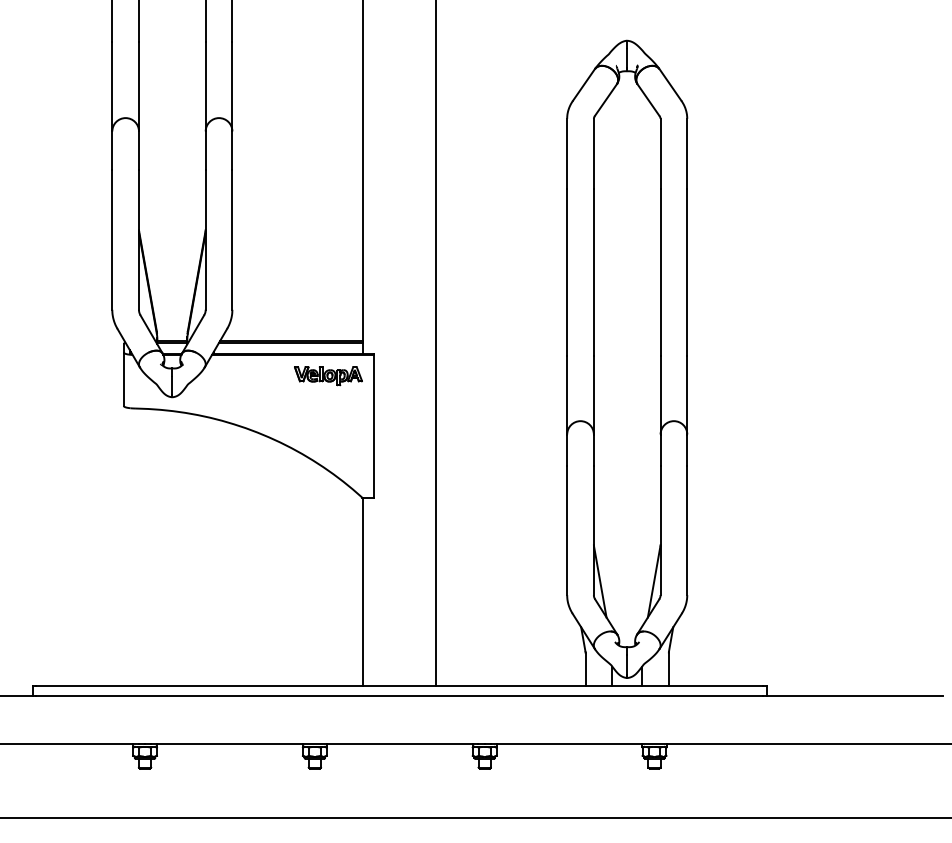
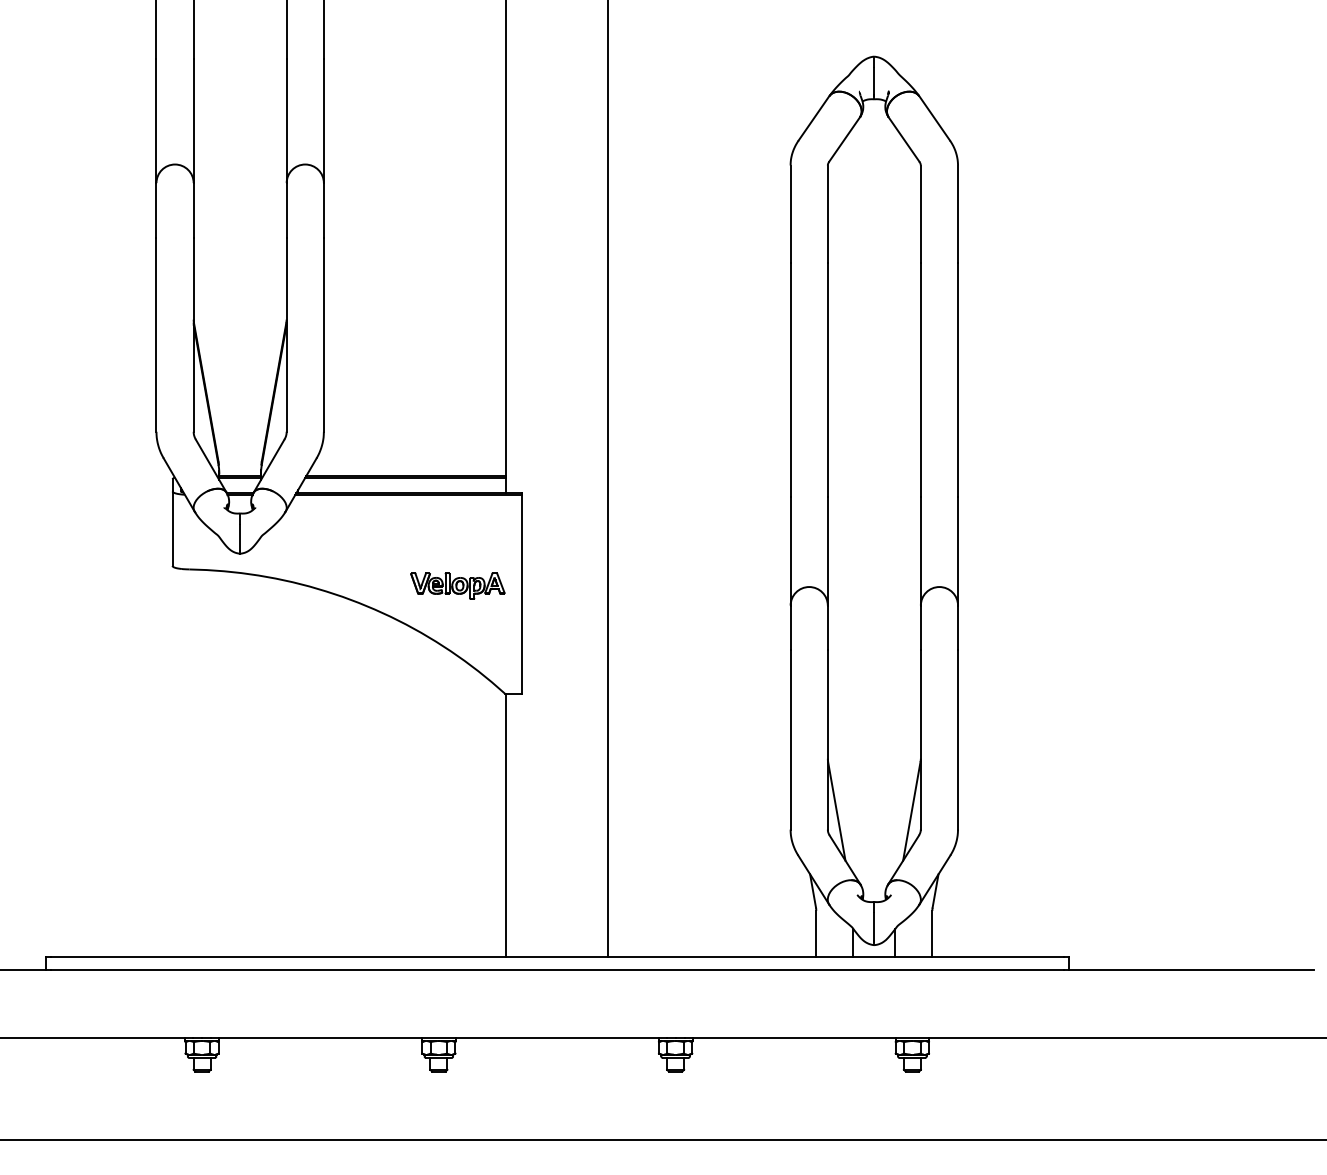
part: (328, 375) -> (457, 585), moved

